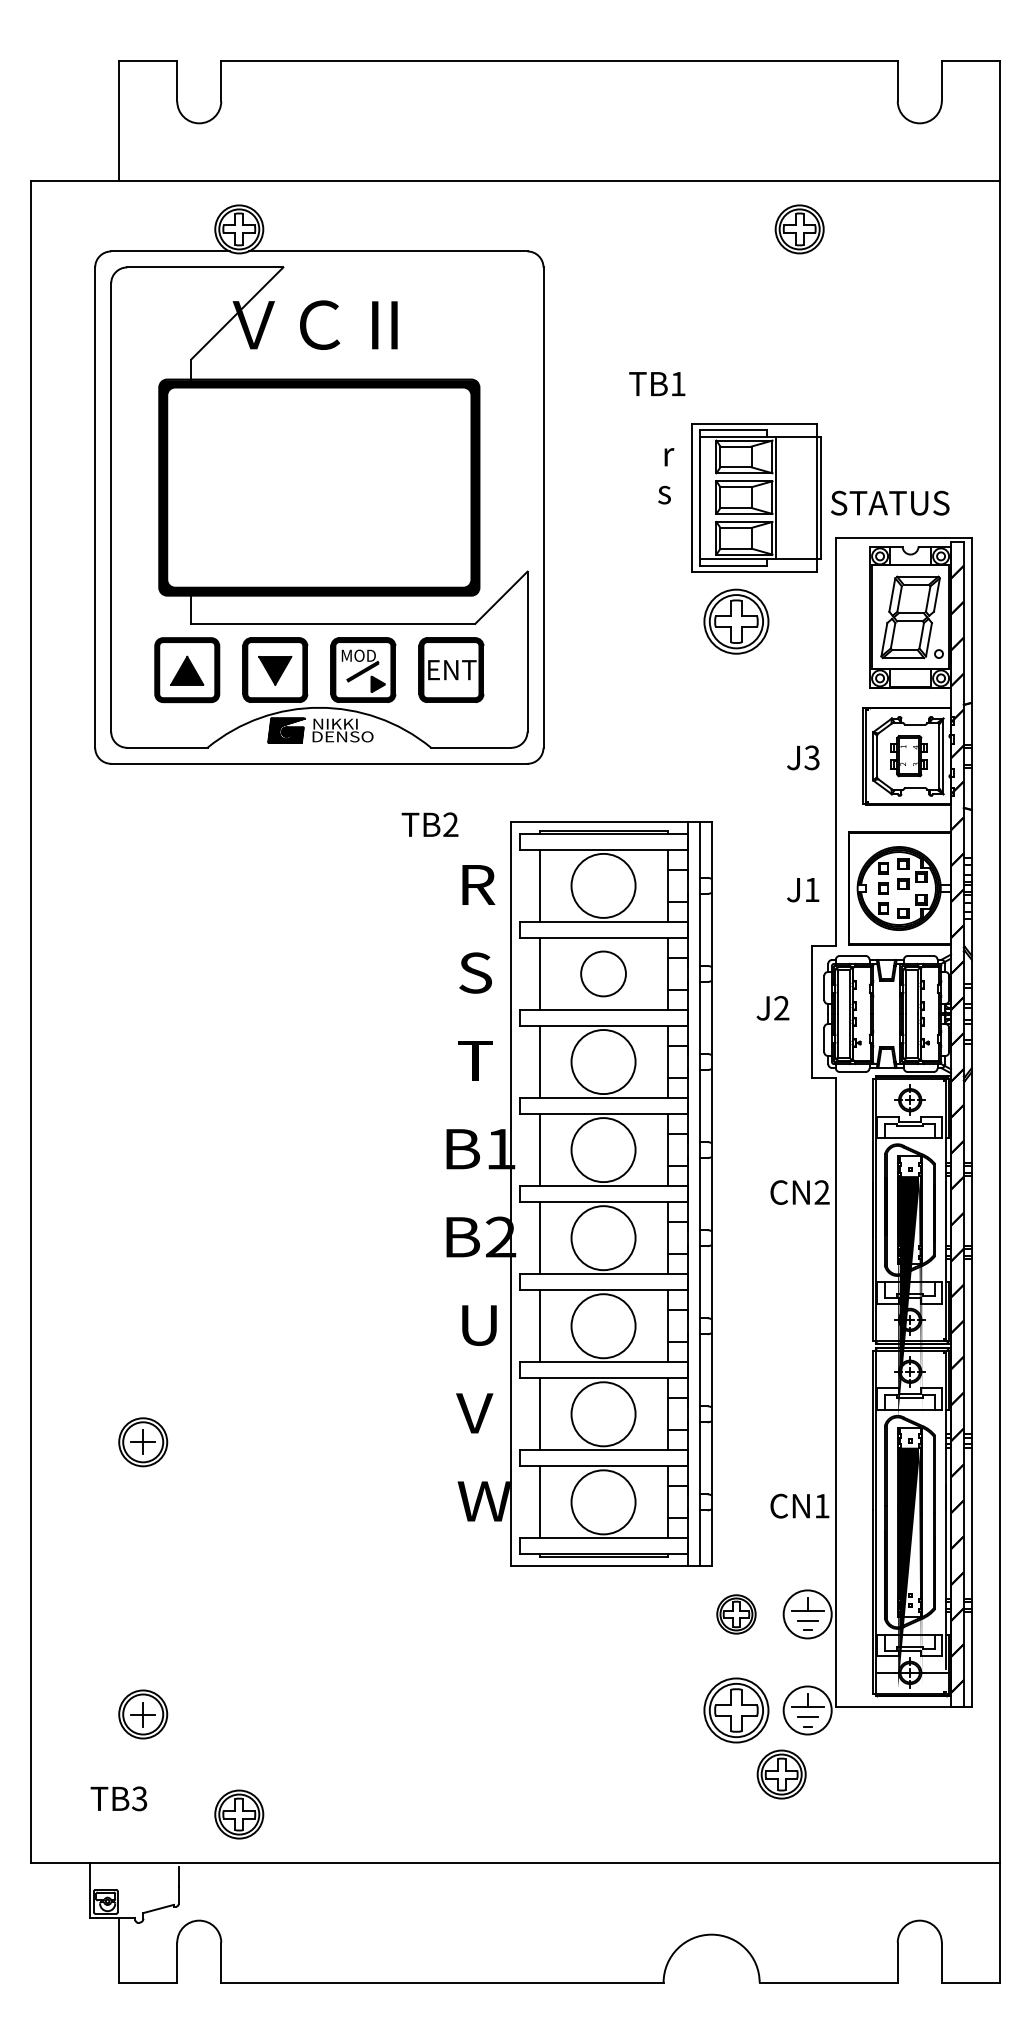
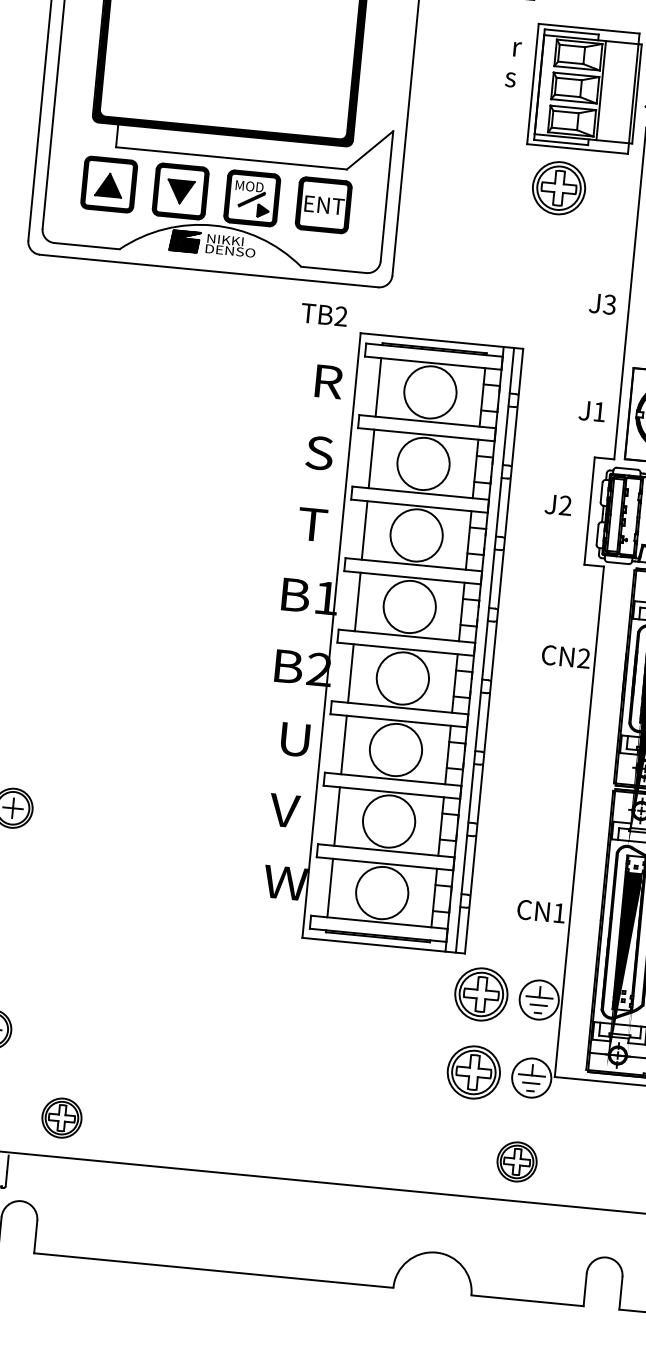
text: (429, 824) -> (323, 314), moved
circle: (603, 973) -> (423, 463), size x1.43
part: (736, 1614) -> (481, 994), size x1.67
part: (781, 1774) -> (516, 1161), moved

